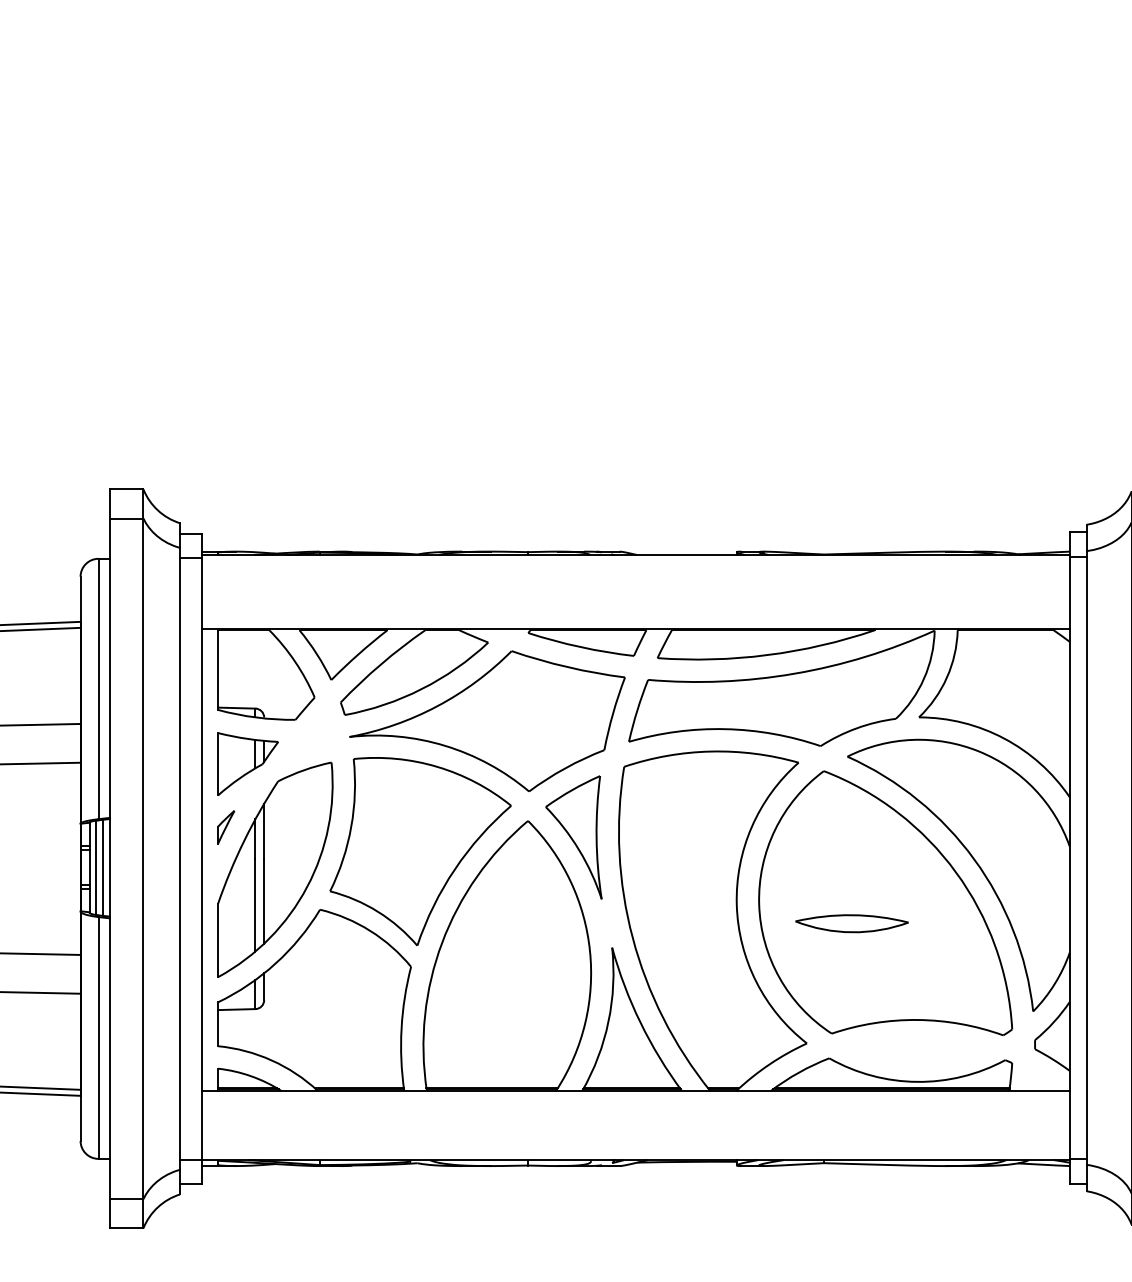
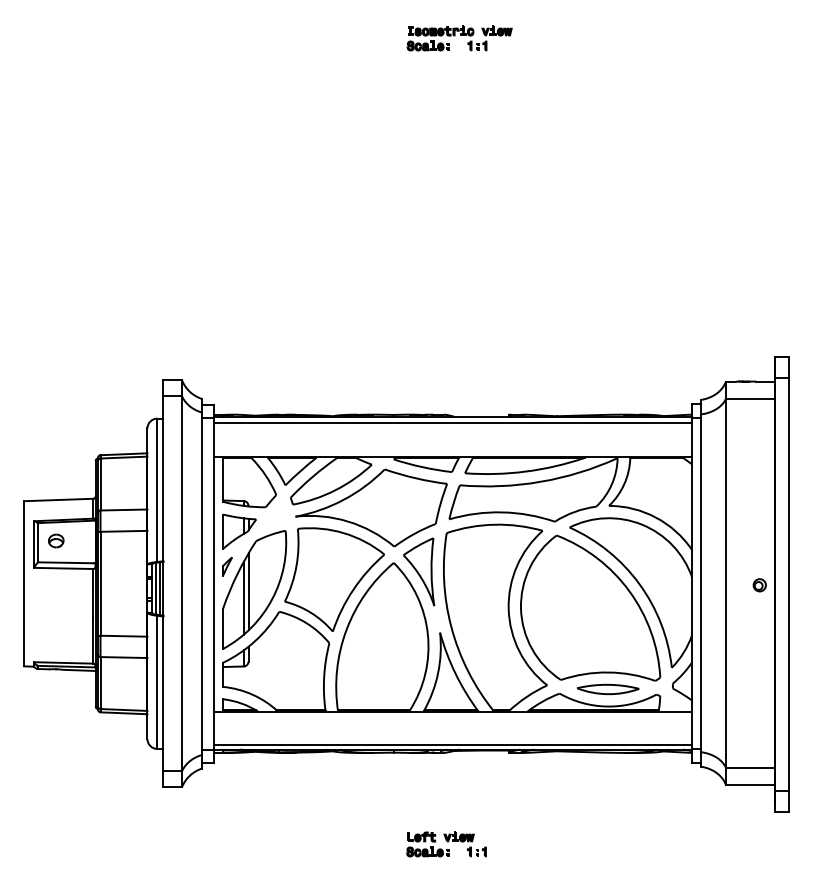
line: (636, 567) -> (453, 423), added
part: (852, 923) -> (608, 689), moved
line: (636, 1152) -> (453, 745), added

